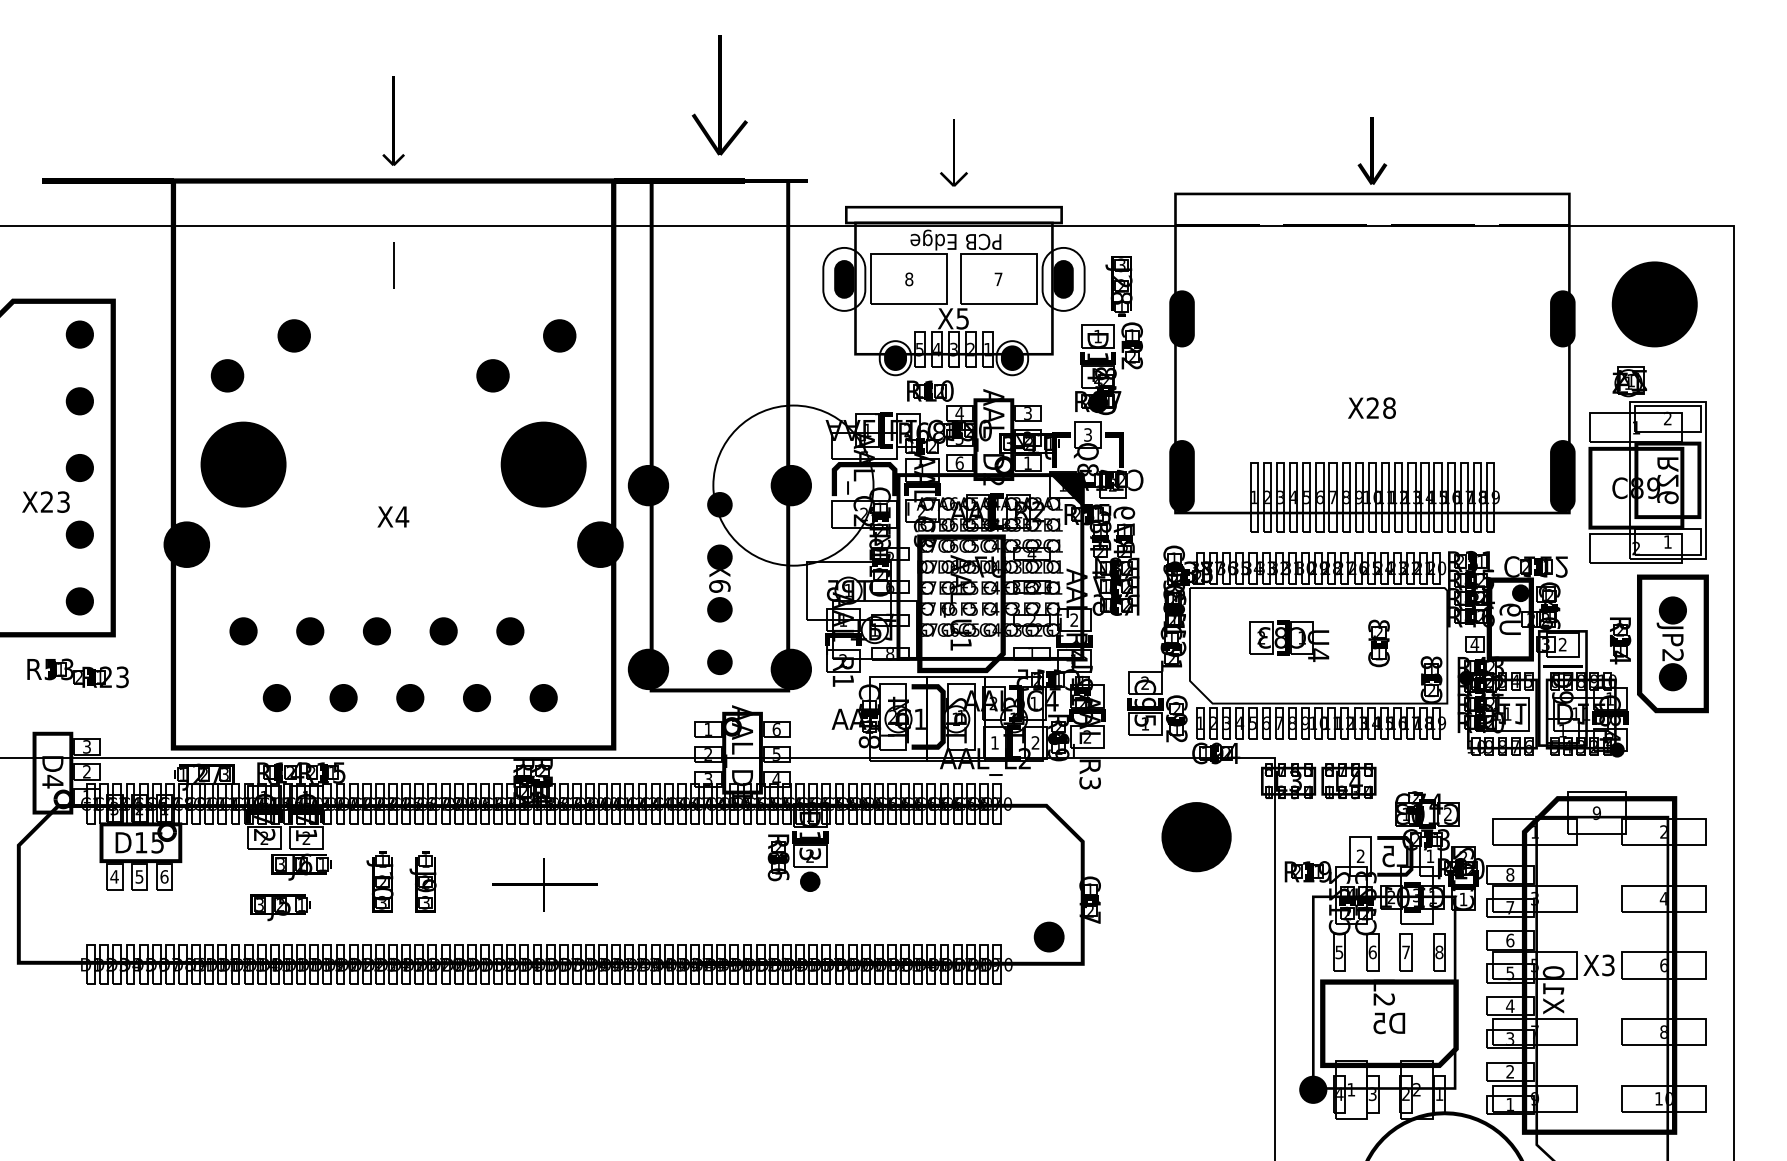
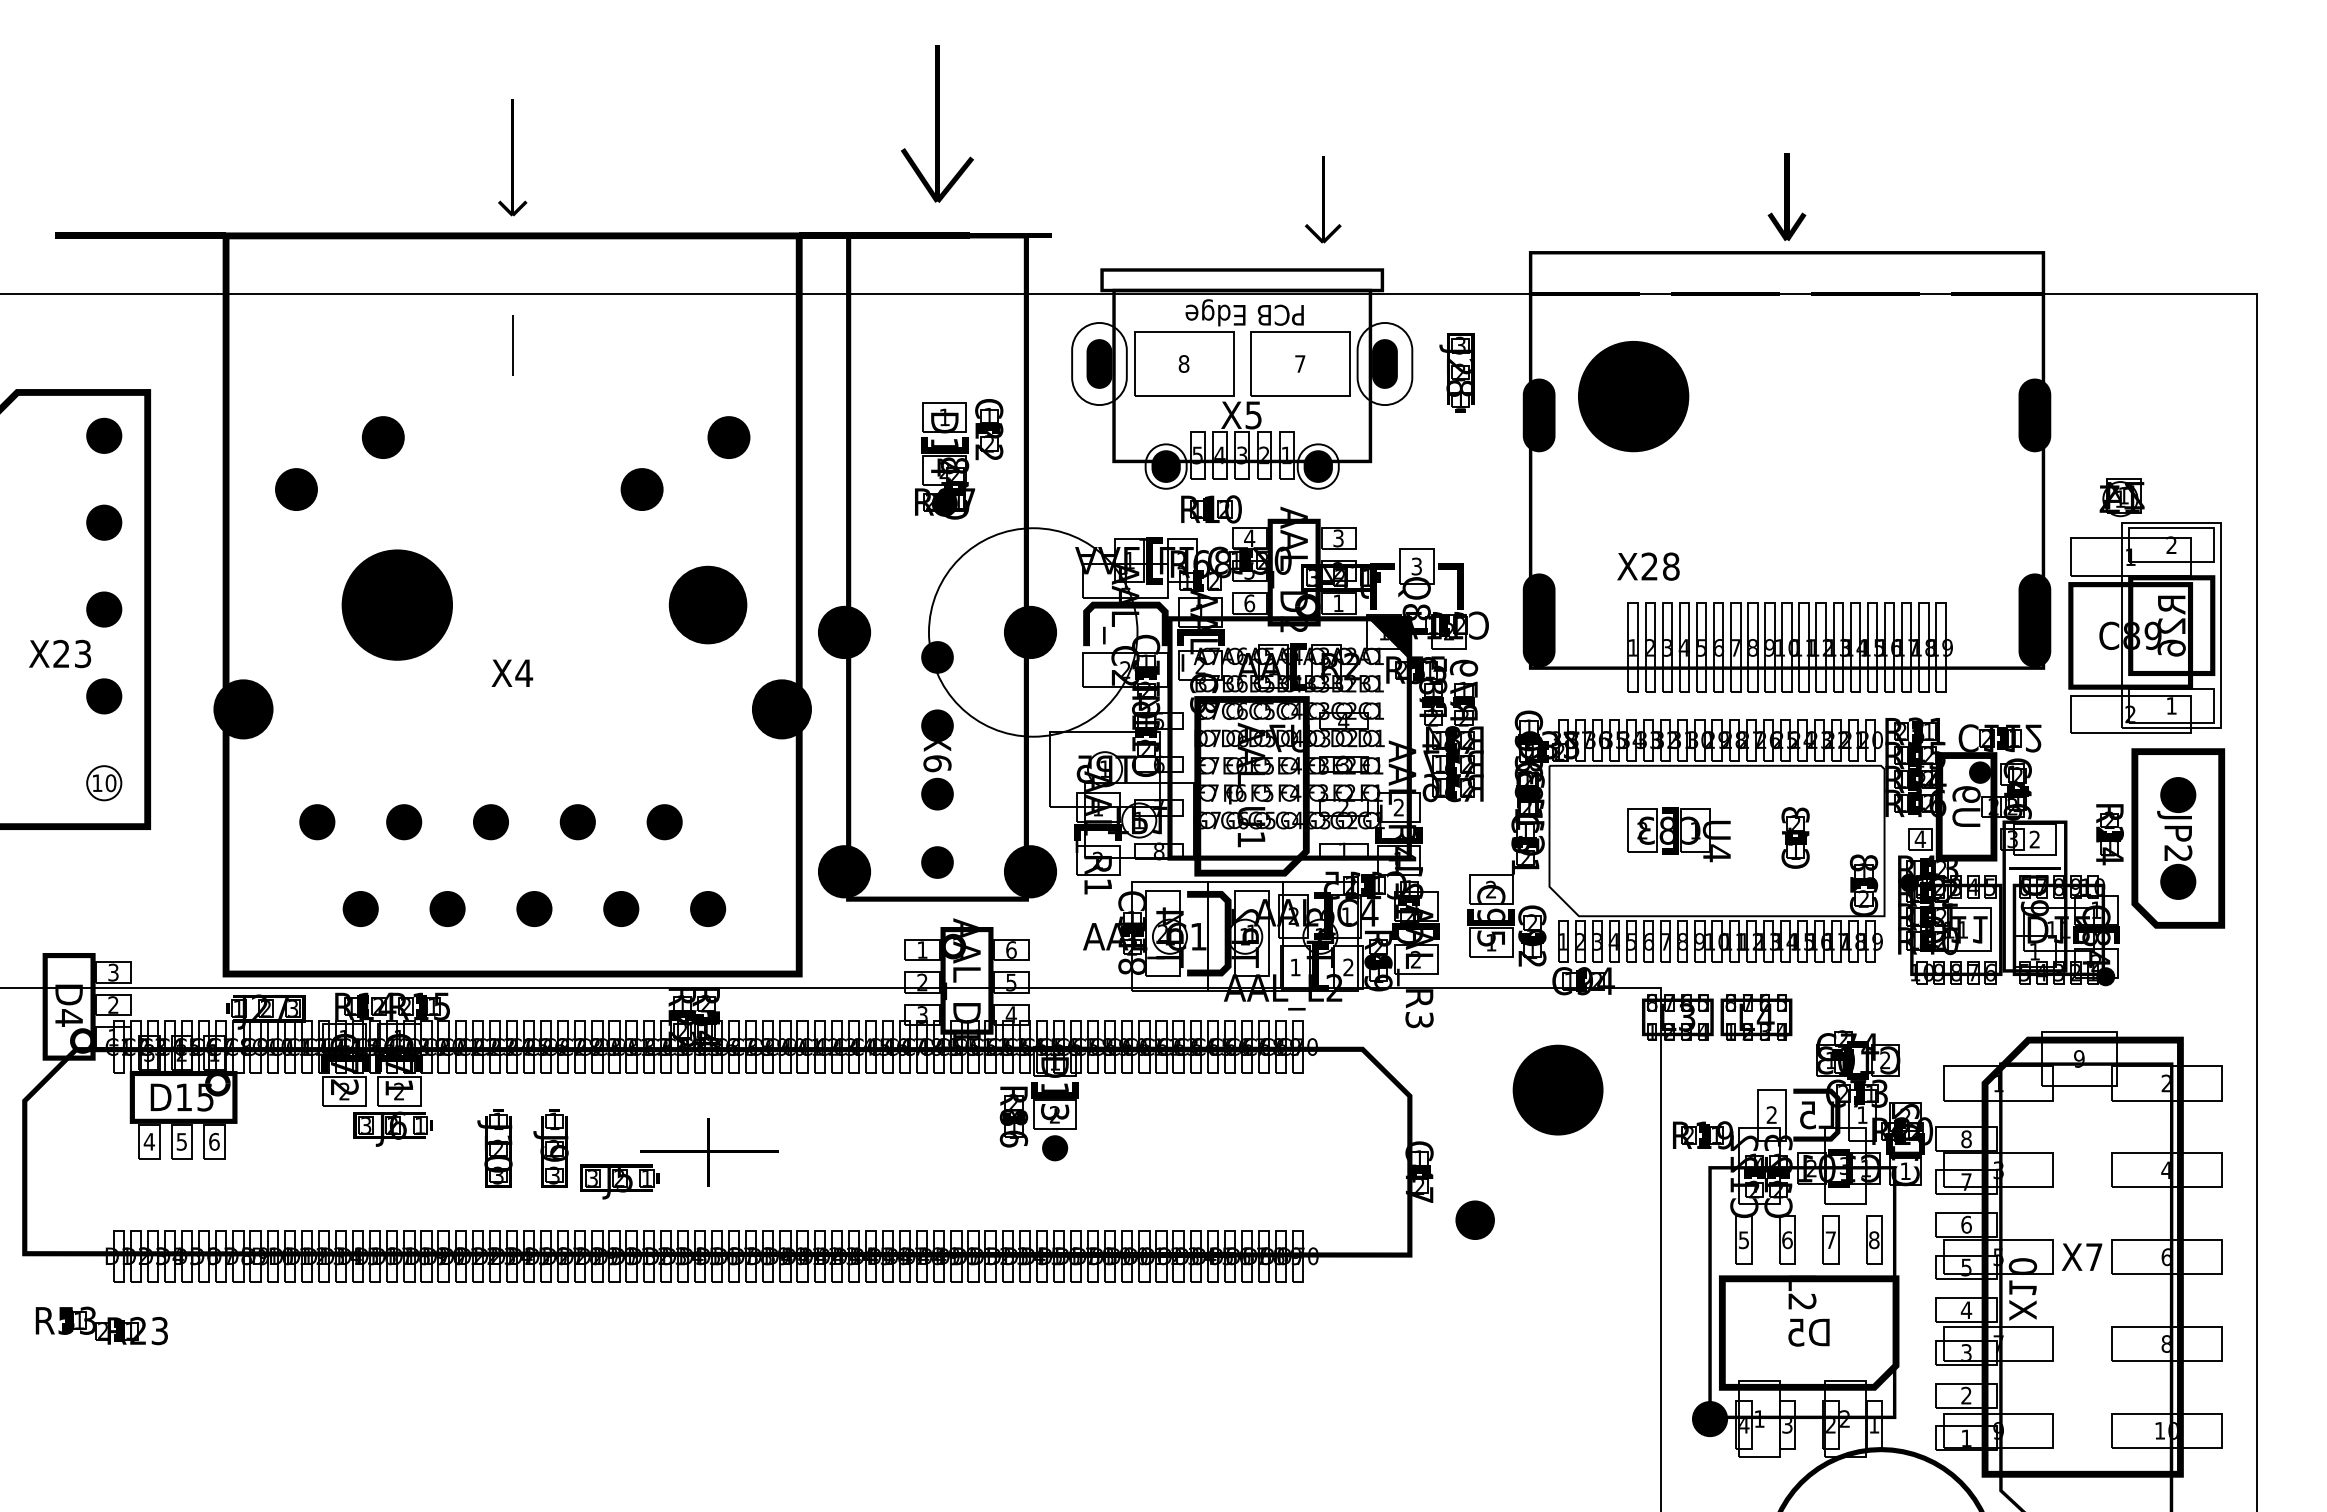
part: (954, 153) -> (1323, 199), moved
part: (1654, 304) -> (1633, 396), moved
part: (1109, 368) -> (959, 459), moved
text: (1372, 408) -> (1648, 566), moved
part: (242, 464) -> (396, 604), moved
part: (543, 464) -> (707, 604), size x0.7
fill: (80, 601) -> (104, 783), removed
part: (77, 673) -> (101, 1325), moved
part: (280, 907) -> (619, 1181), moved
part: (1048, 936) -> (1474, 1219), moved
text: (1608, 965) -> (2094, 1257), X3 -> X7

